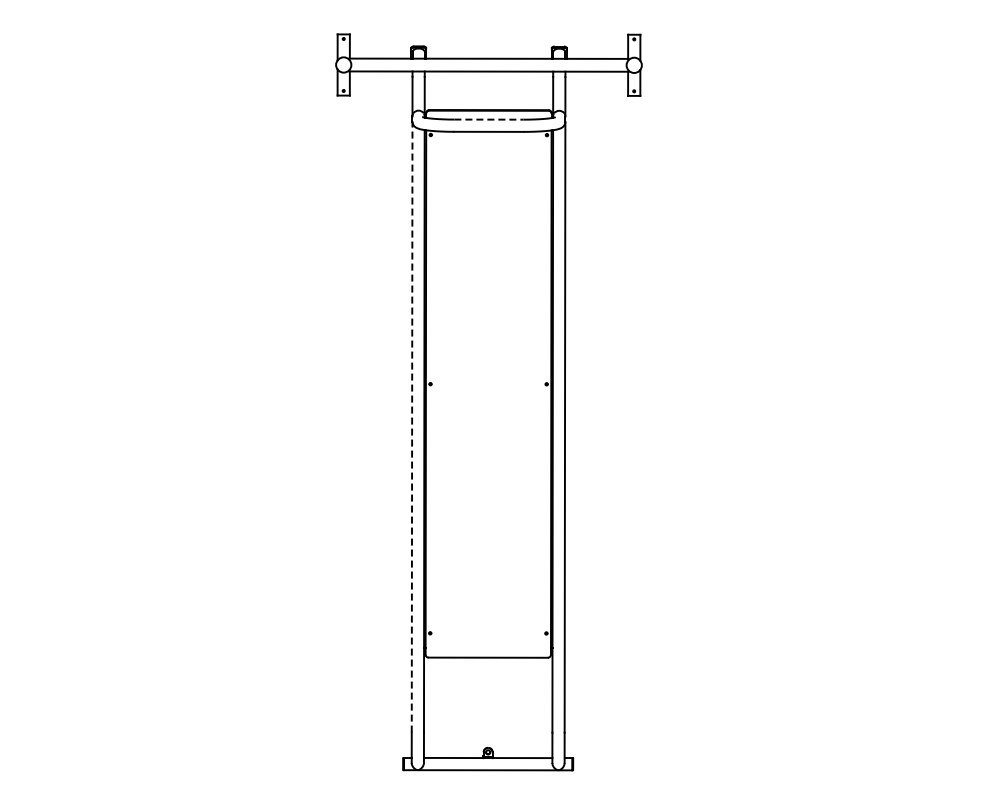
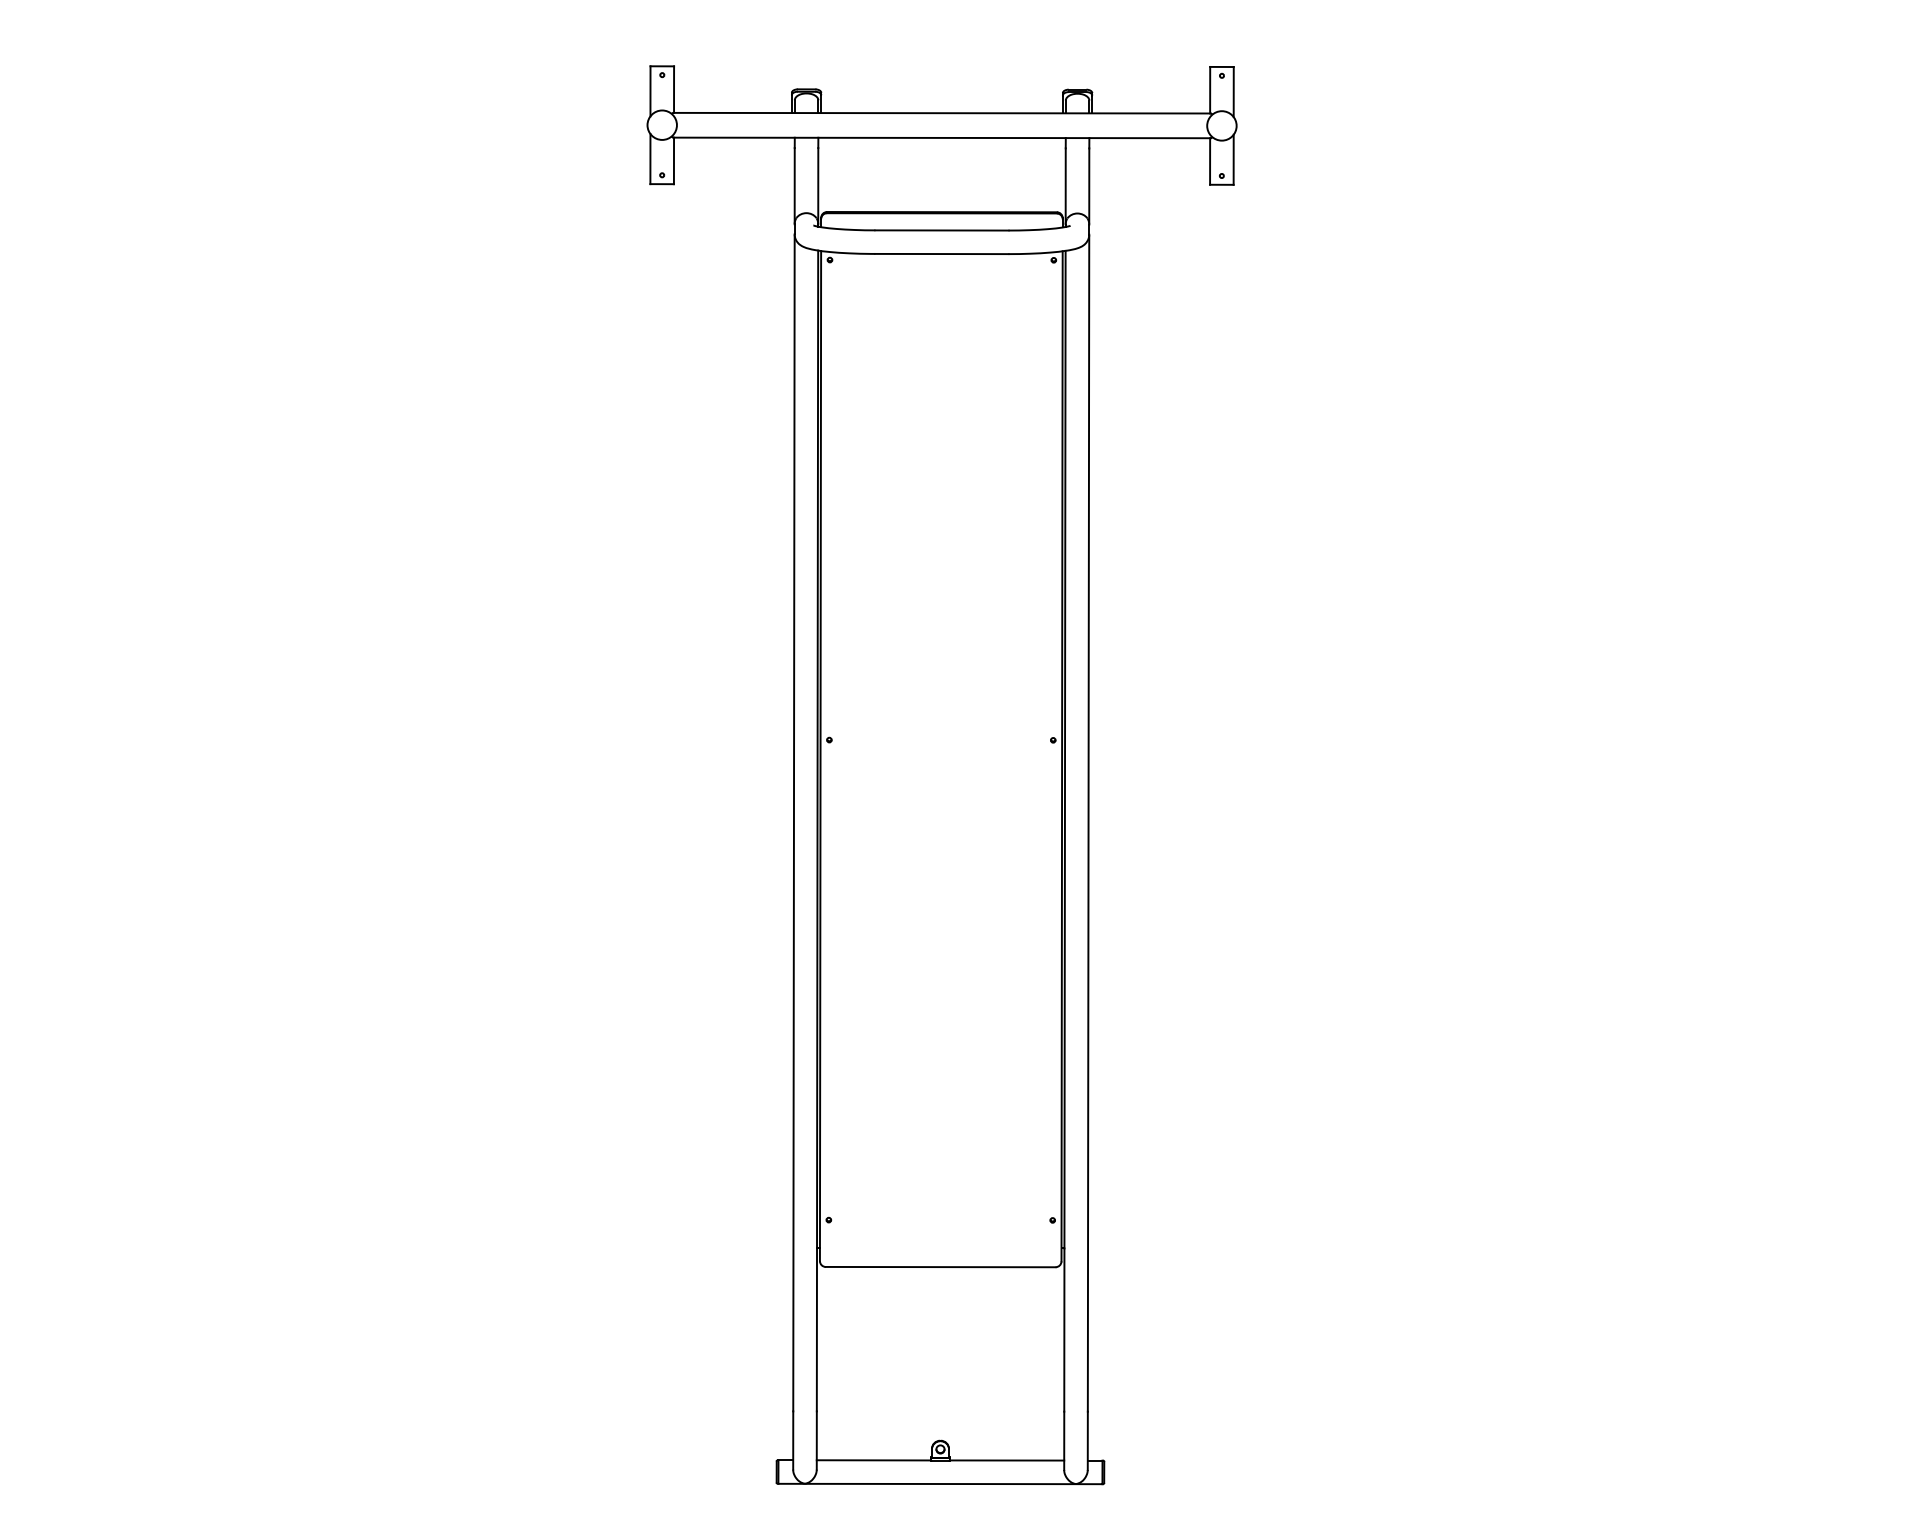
line: (488, 119) -> (941, 230), dashed -> solid
line: (412, 426) -> (794, 821), dashed -> solid

